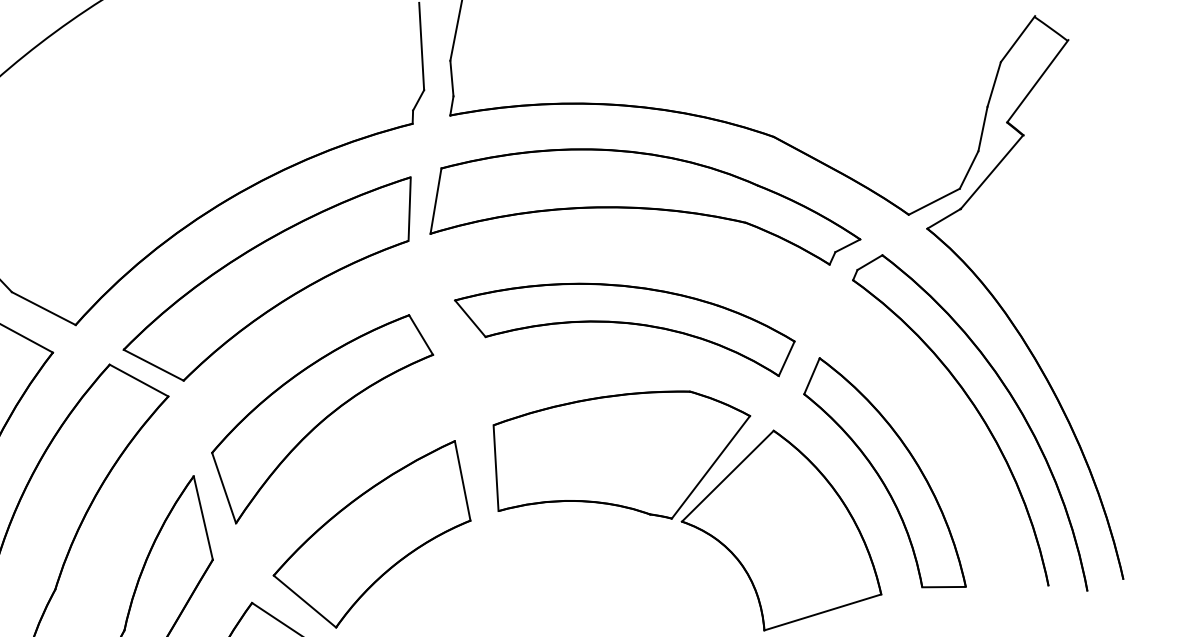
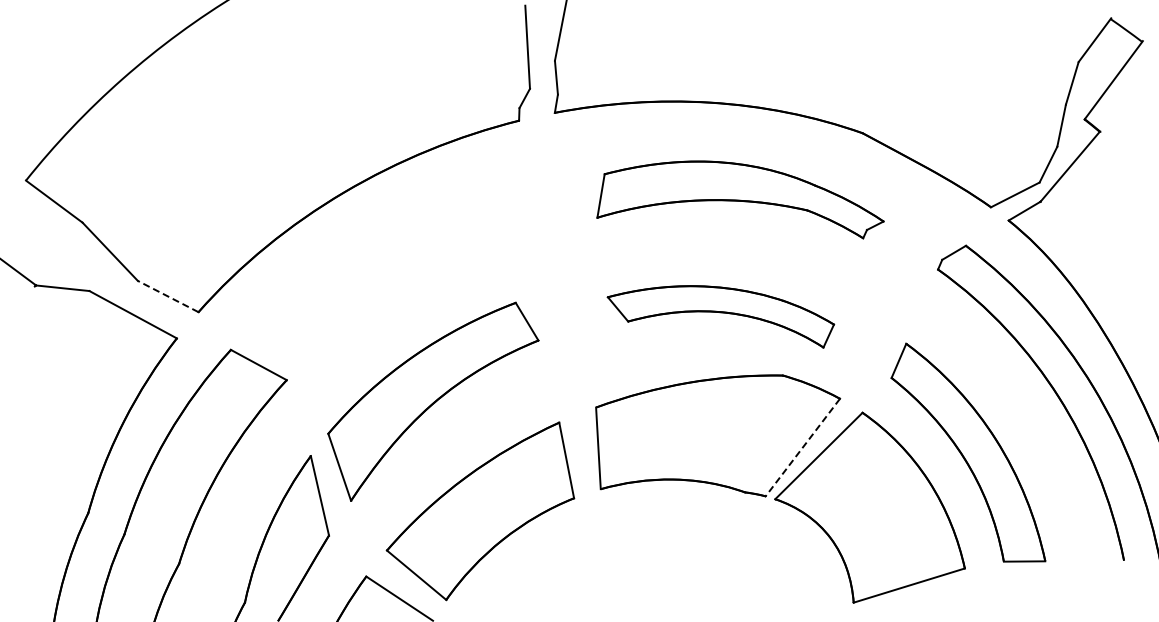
part: (645, 206) -> (740, 199), size x0.7
part: (266, 279) -> (380, 268), removed
line: (43, 308) -> (167, 296), solid -> dashed
part: (624, 329) -> (720, 316), size x0.7
line: (710, 467) -> (802, 447), solid -> dashed

